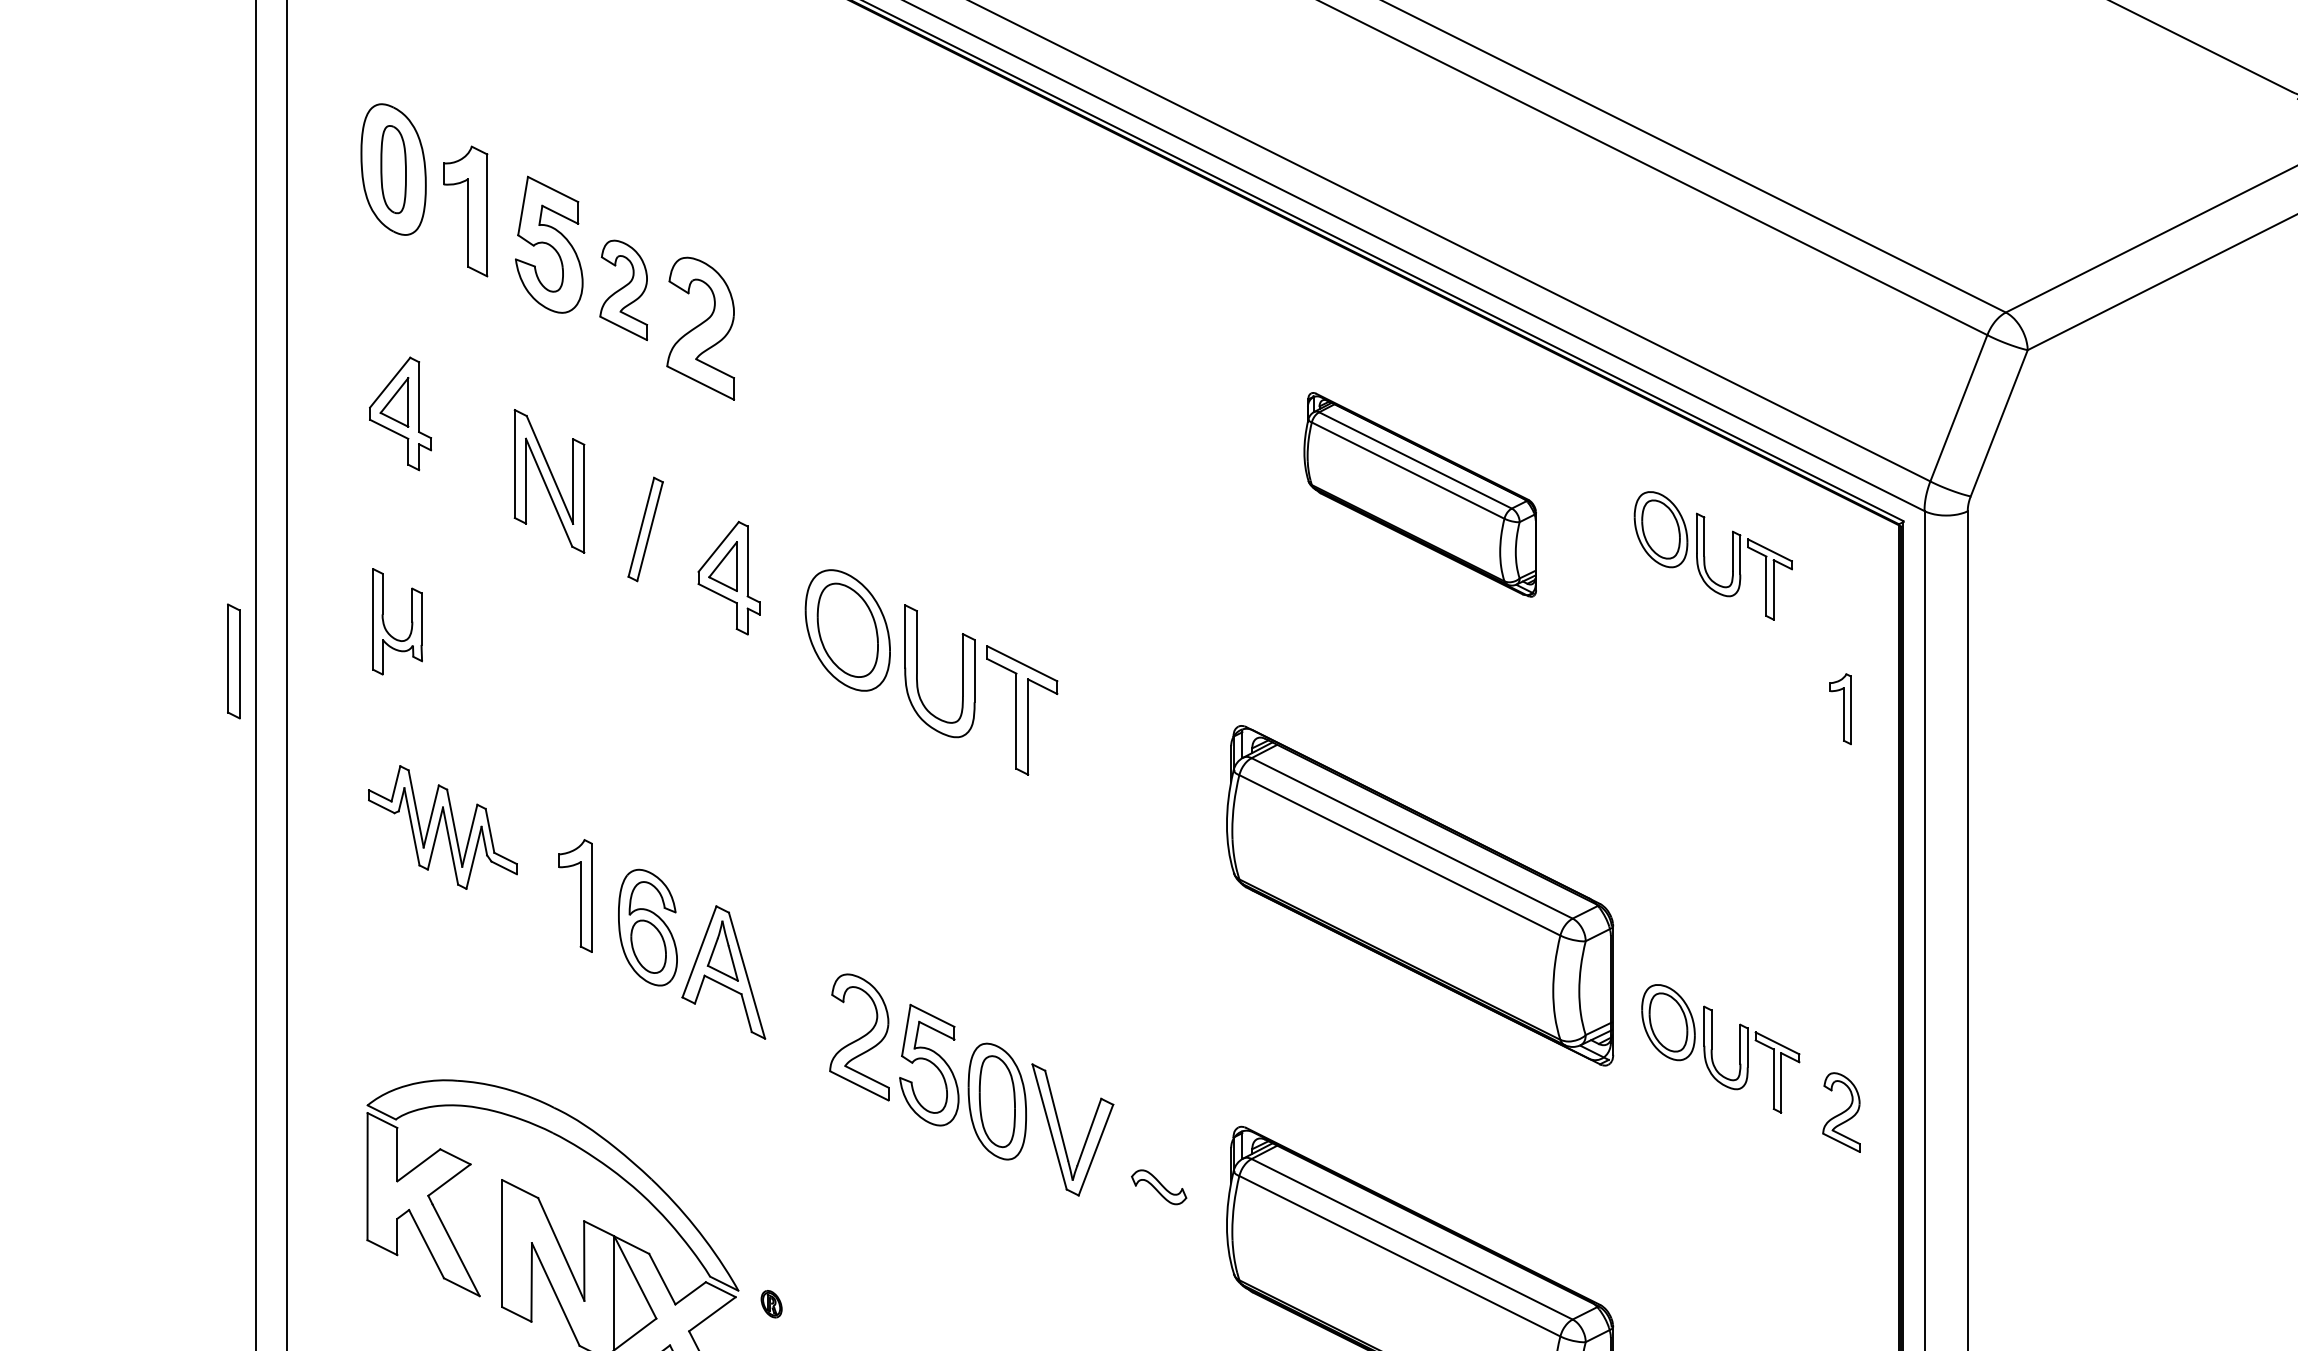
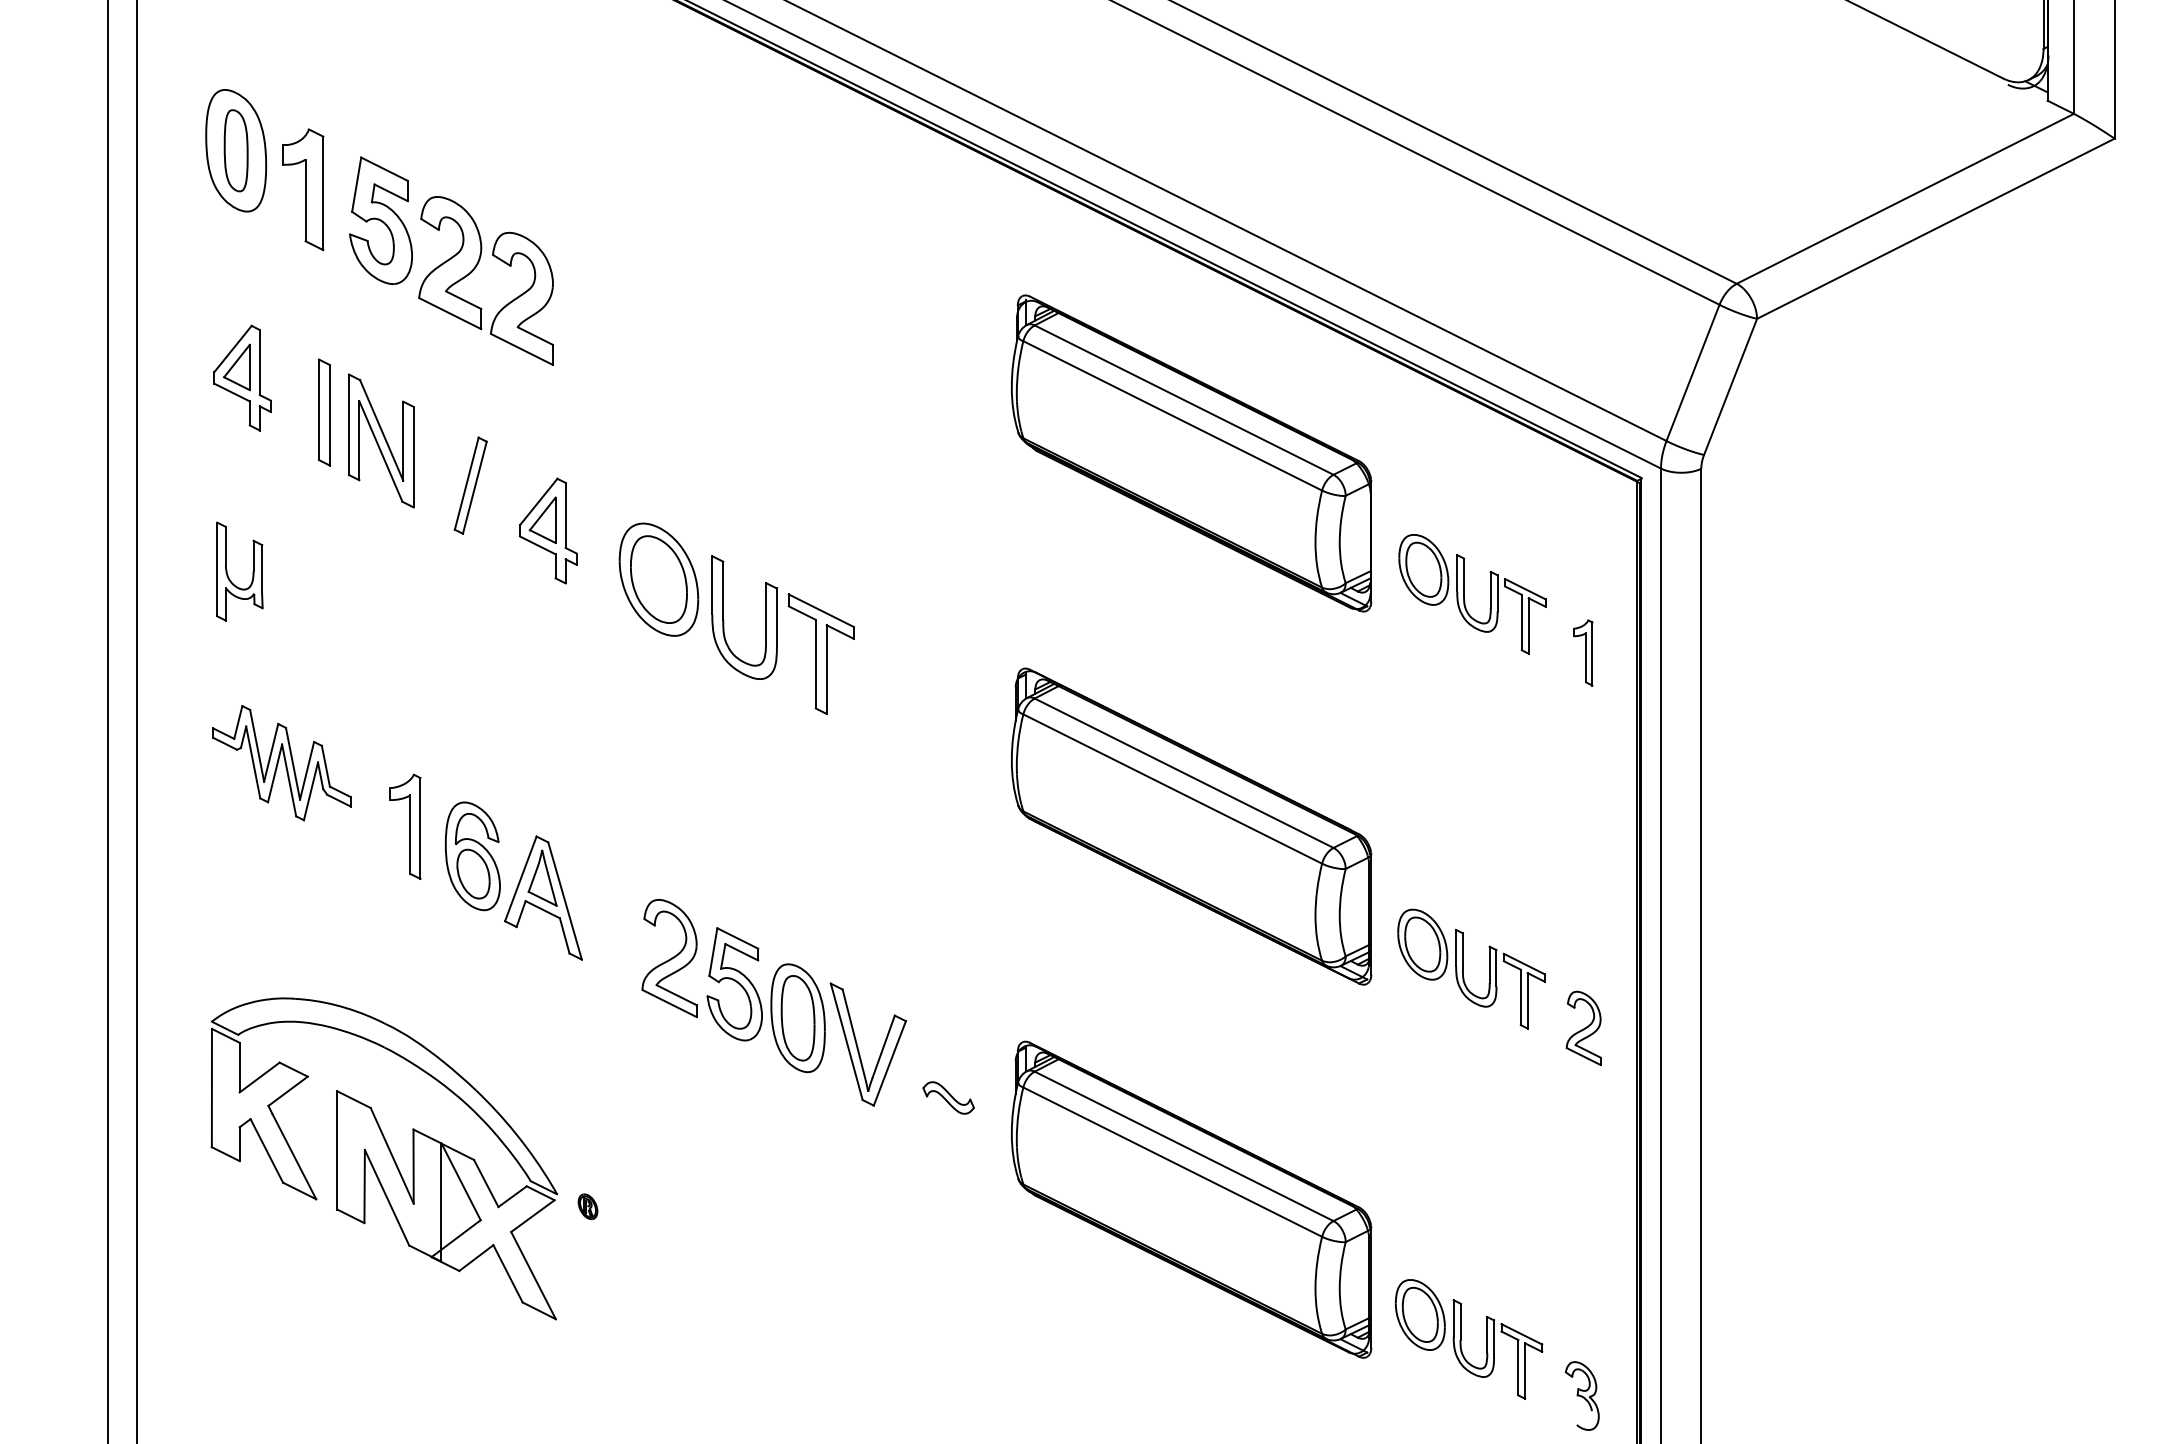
part: (623, 290) -> (450, 263), size x1.43
part: (1420, 494) -> (1191, 453), size x1.67
part: (1704, 556) -> (1464, 594), moved
part: (233, 661) -> (324, 412), moved

